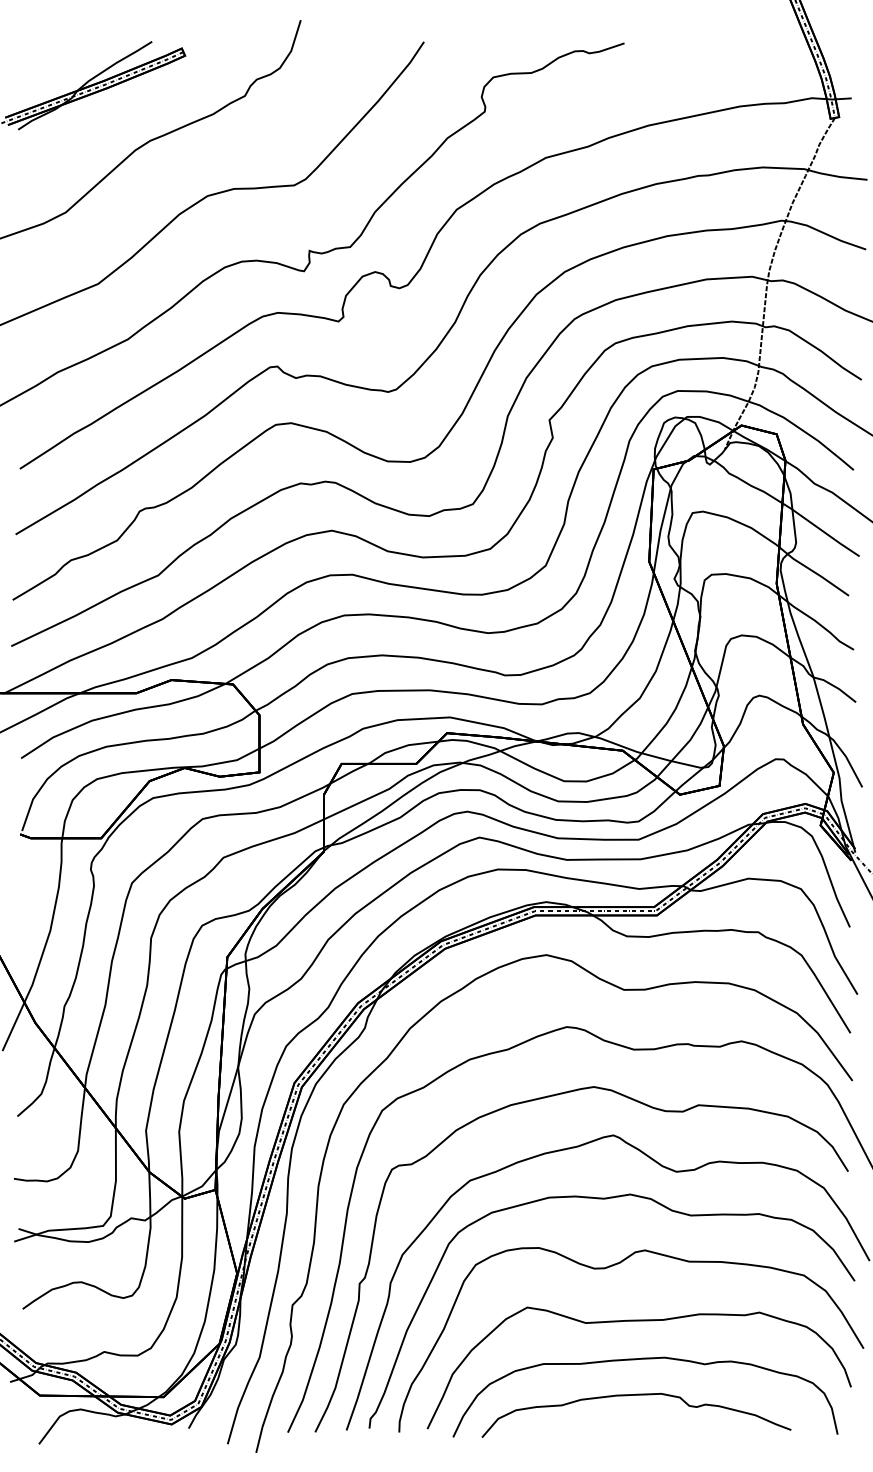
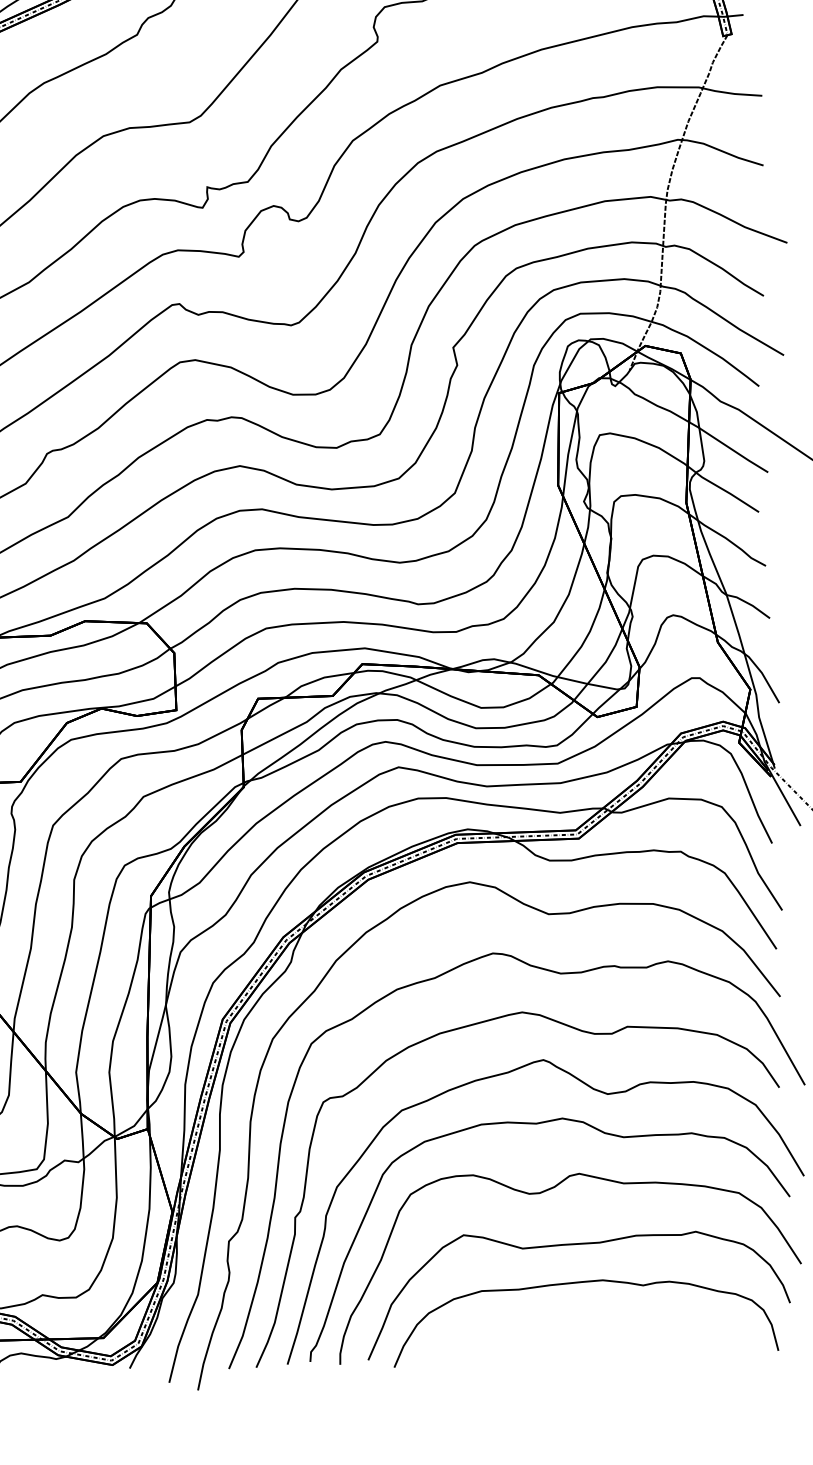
curve: (636, 1395) -> (575, 1319), removed

